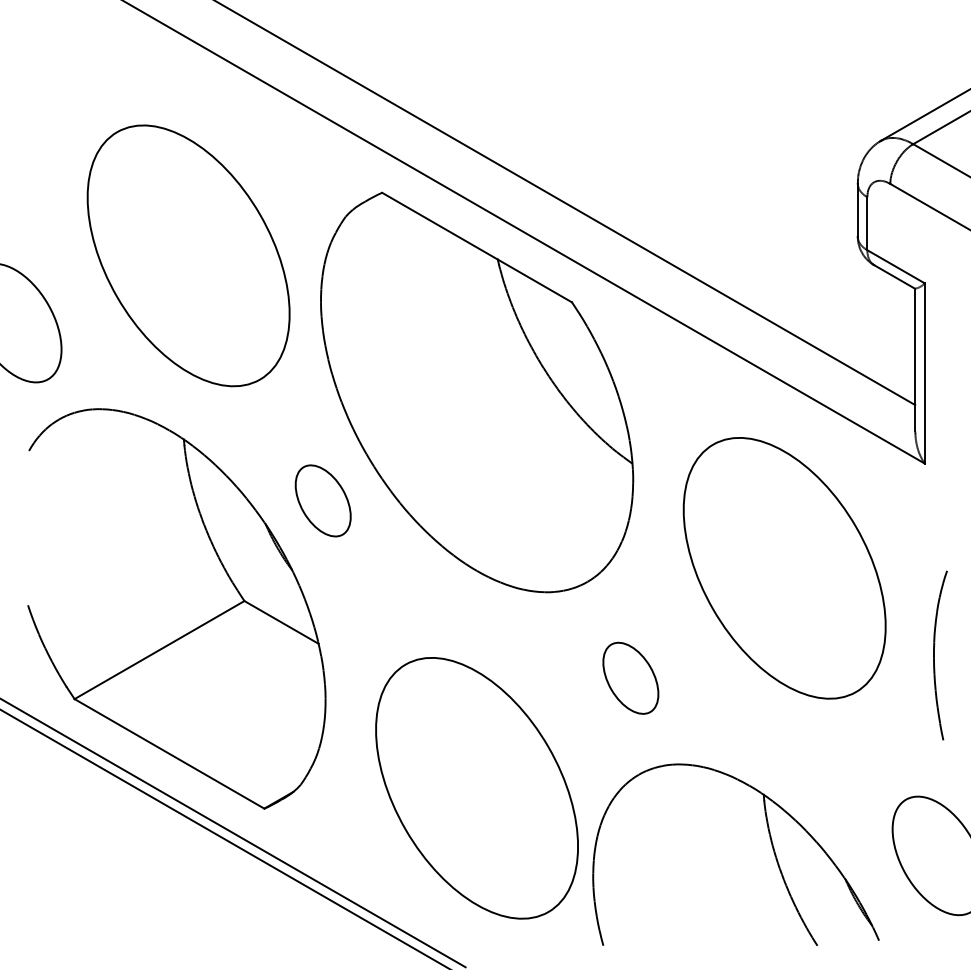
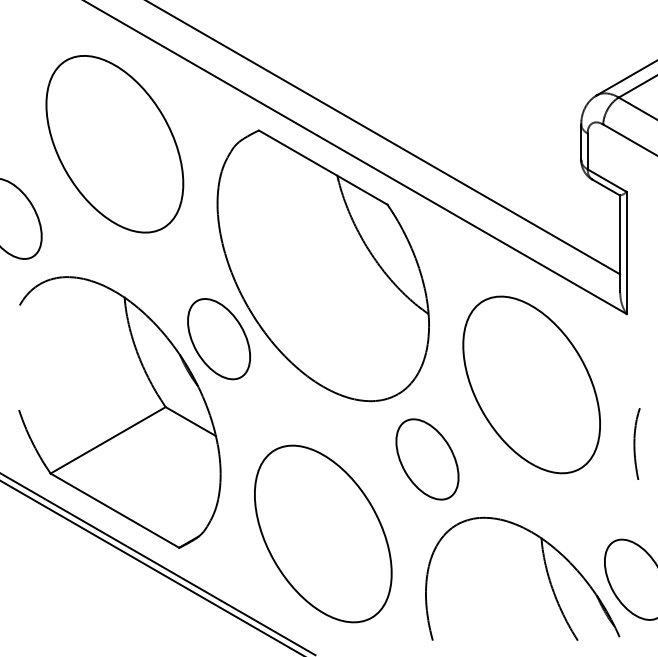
part: (188, 256) -> (114, 144), moved
part: (322, 501) -> (218, 339), size x1.67
part: (939, 654) -> (636, 443), size x0.62
part: (630, 678) -> (427, 459), size x1.67
part: (771, 846) -> (546, 573), moved

